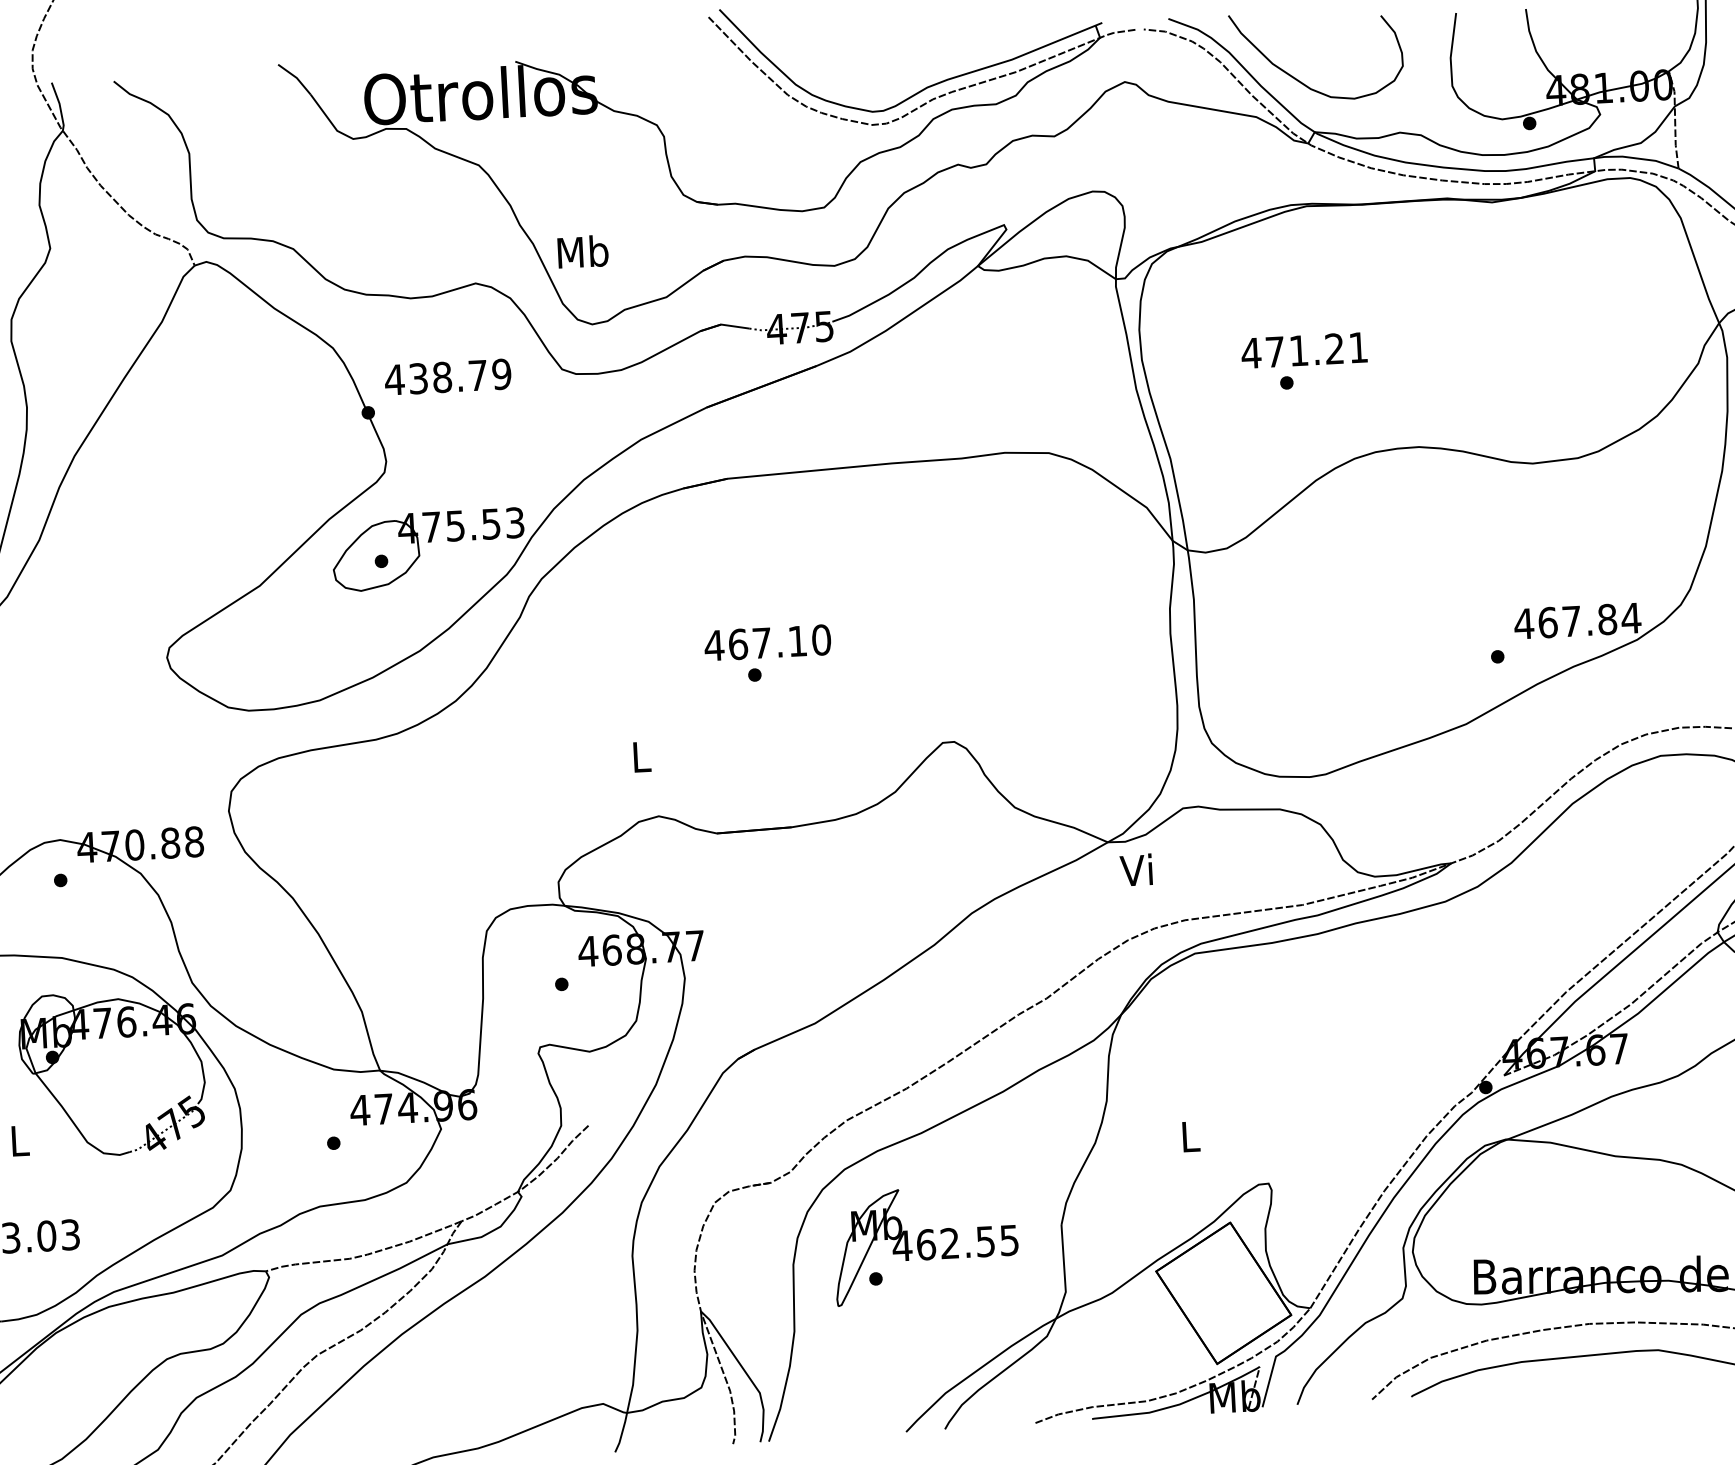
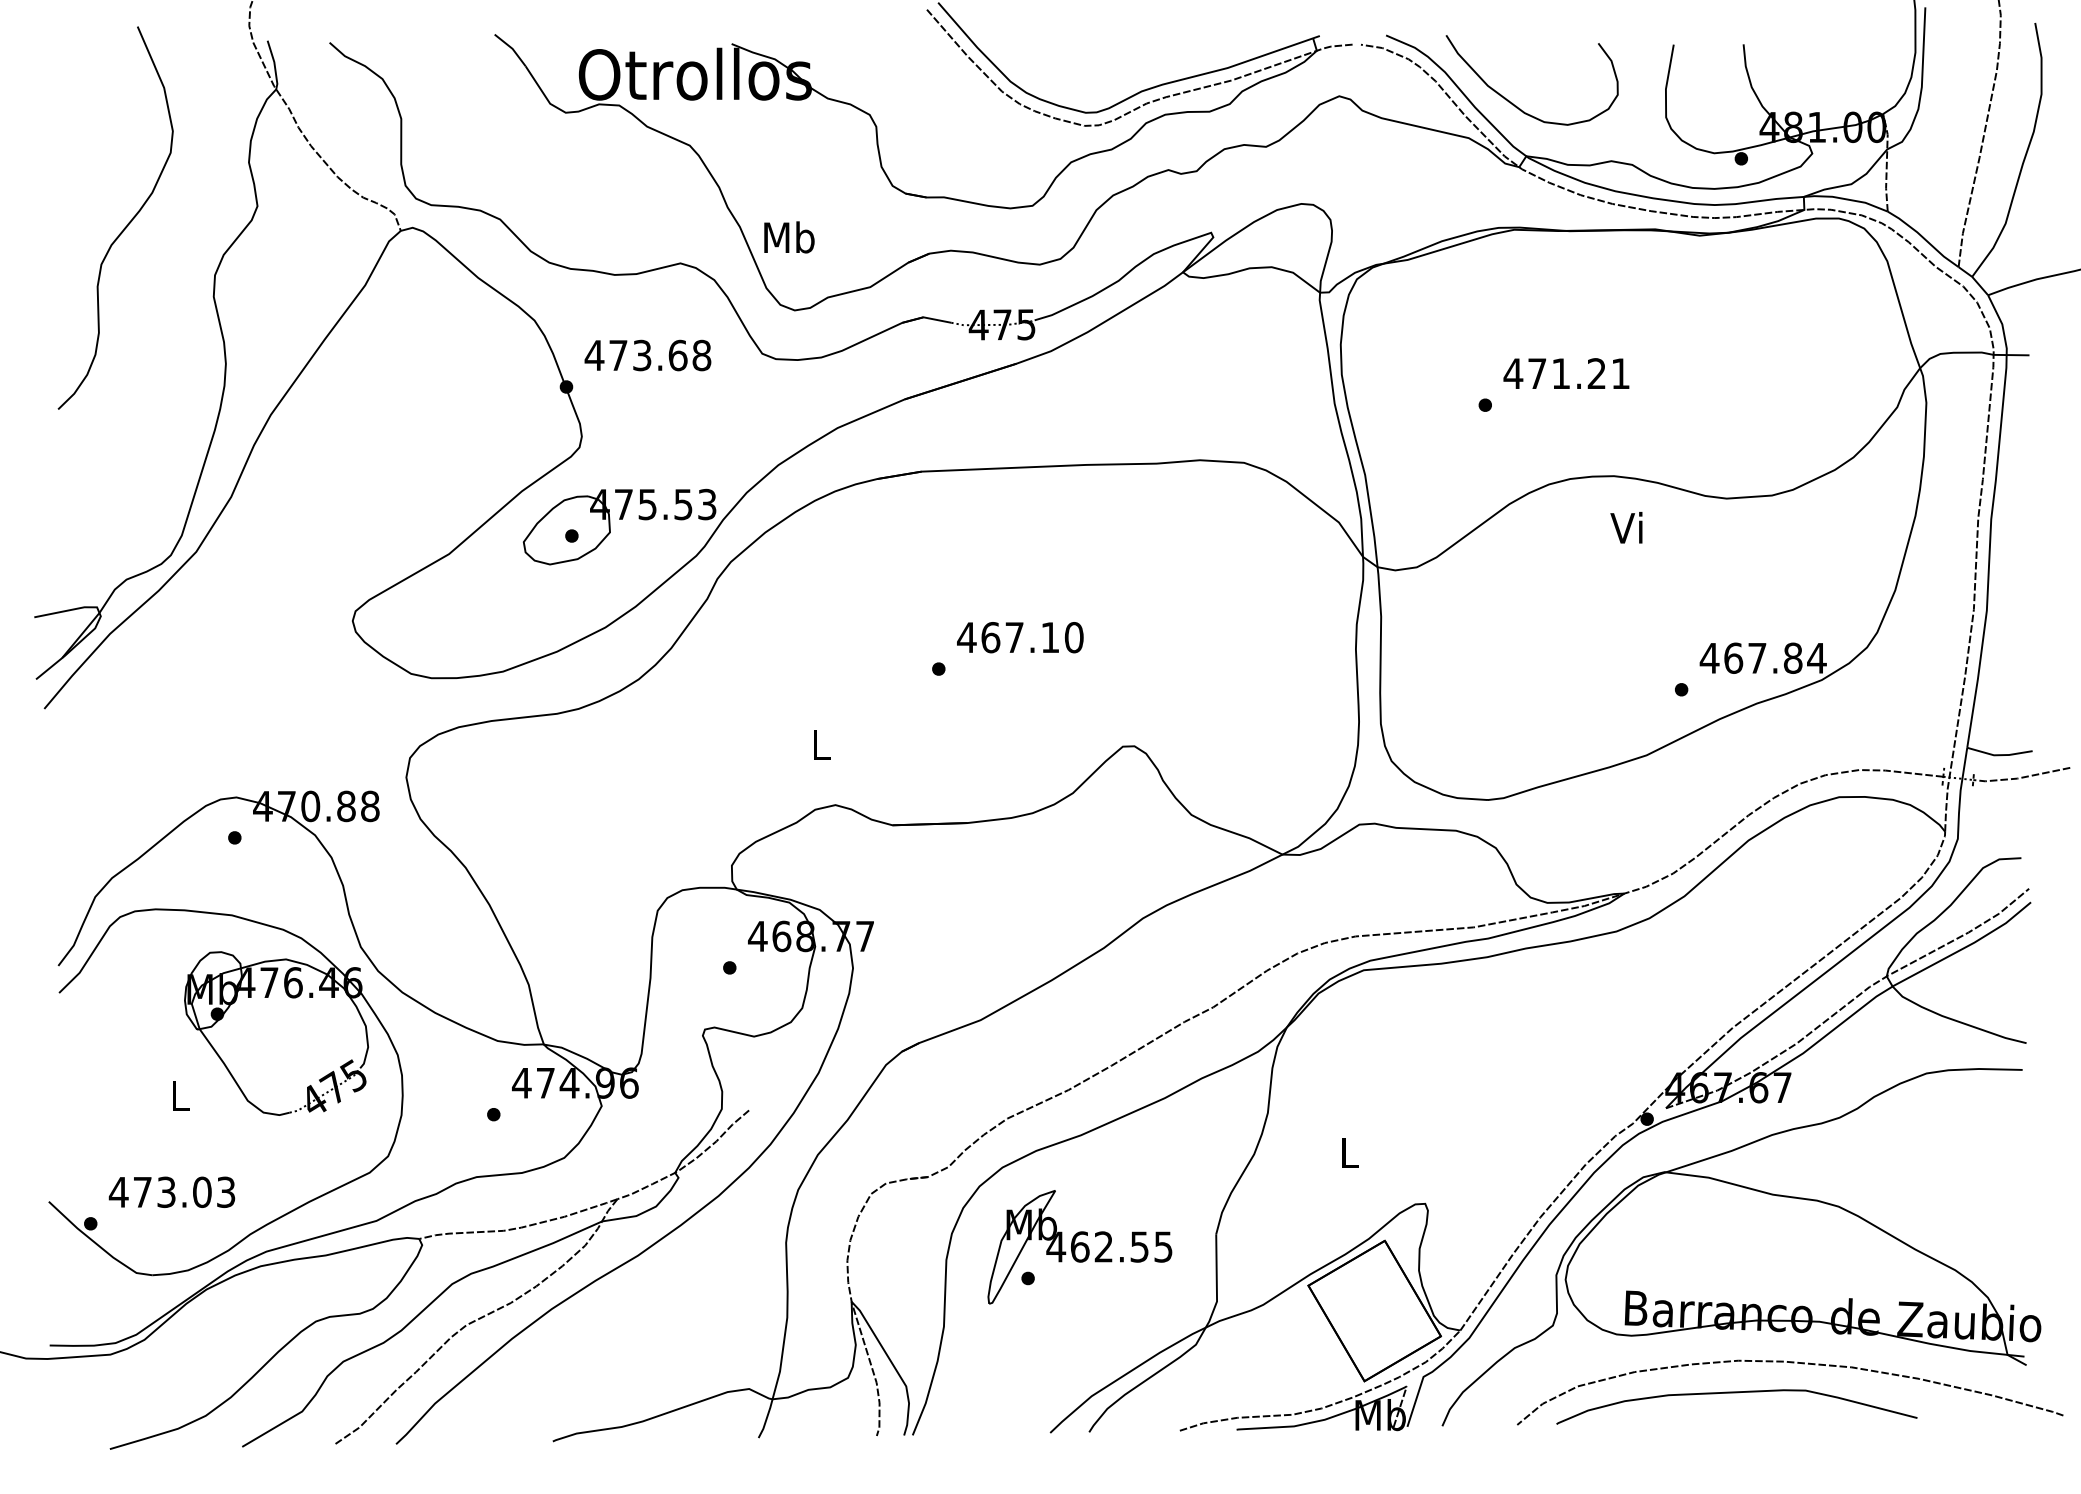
text: (1304, 350) -> (1566, 373), moved
text: (460, 376) -> (660, 355), 438.79 -> 473.68
text: (767, 642) -> (1020, 637), moved
text: (1136, 869) -> (1626, 527), moved

